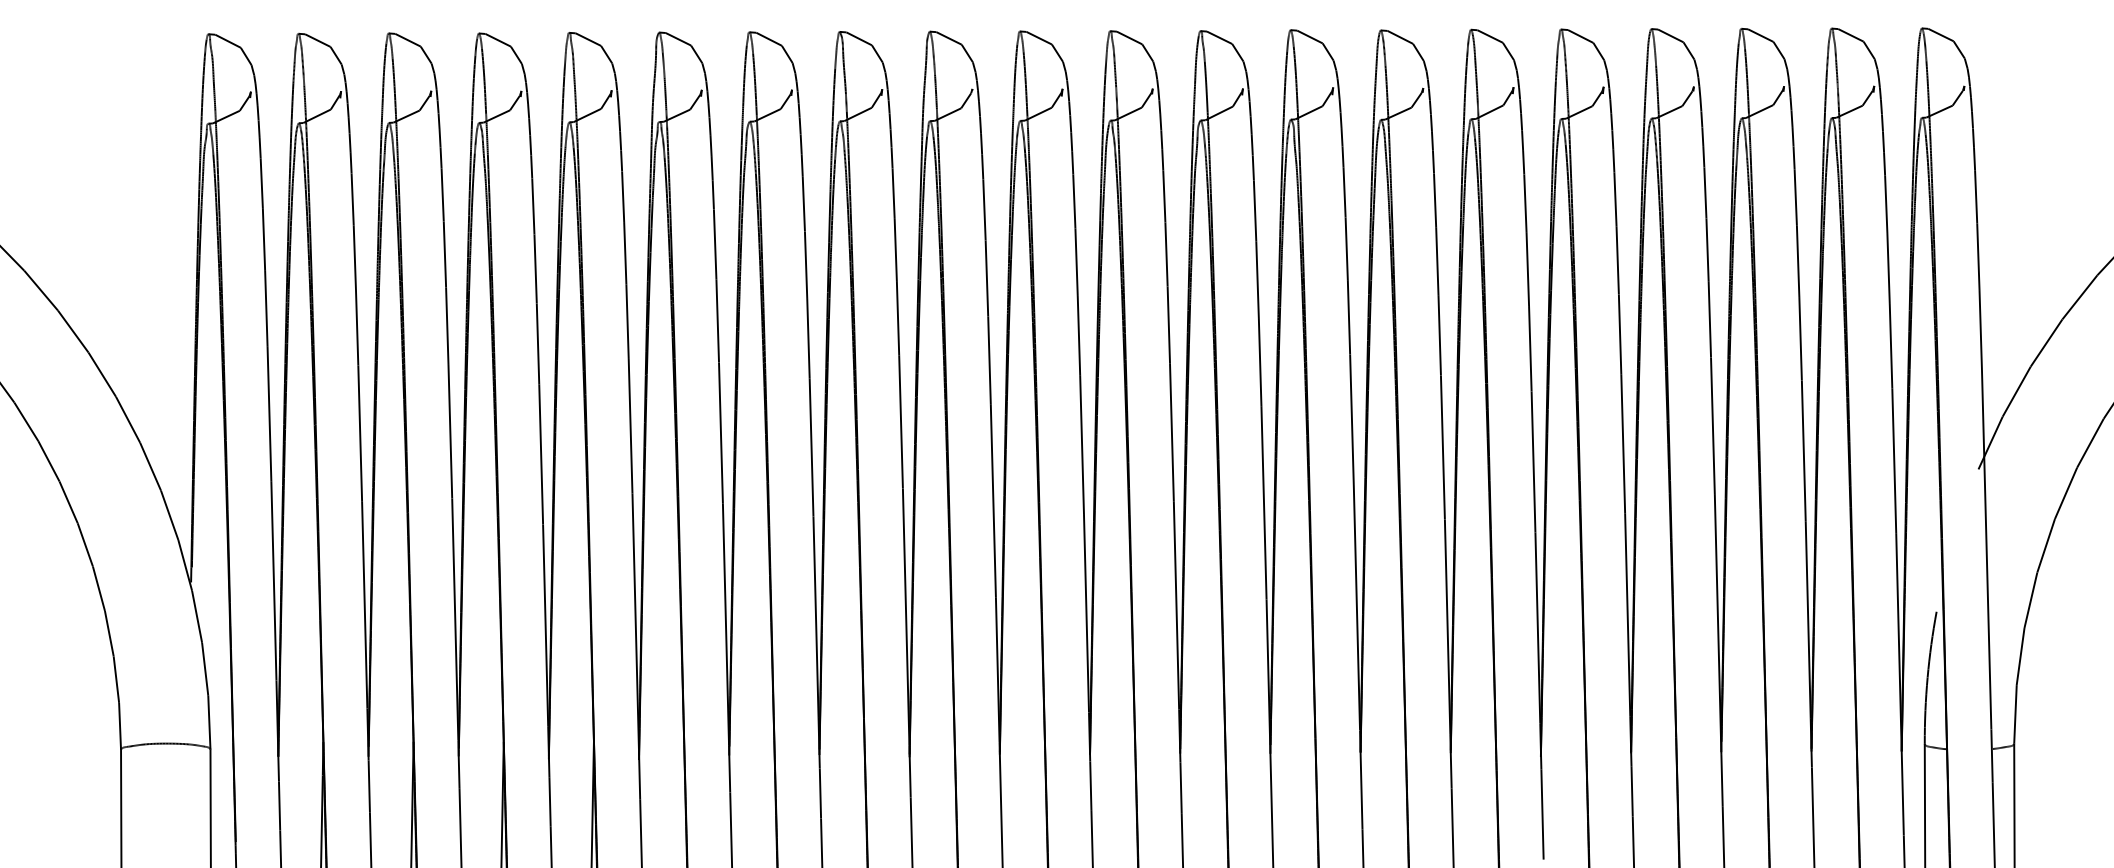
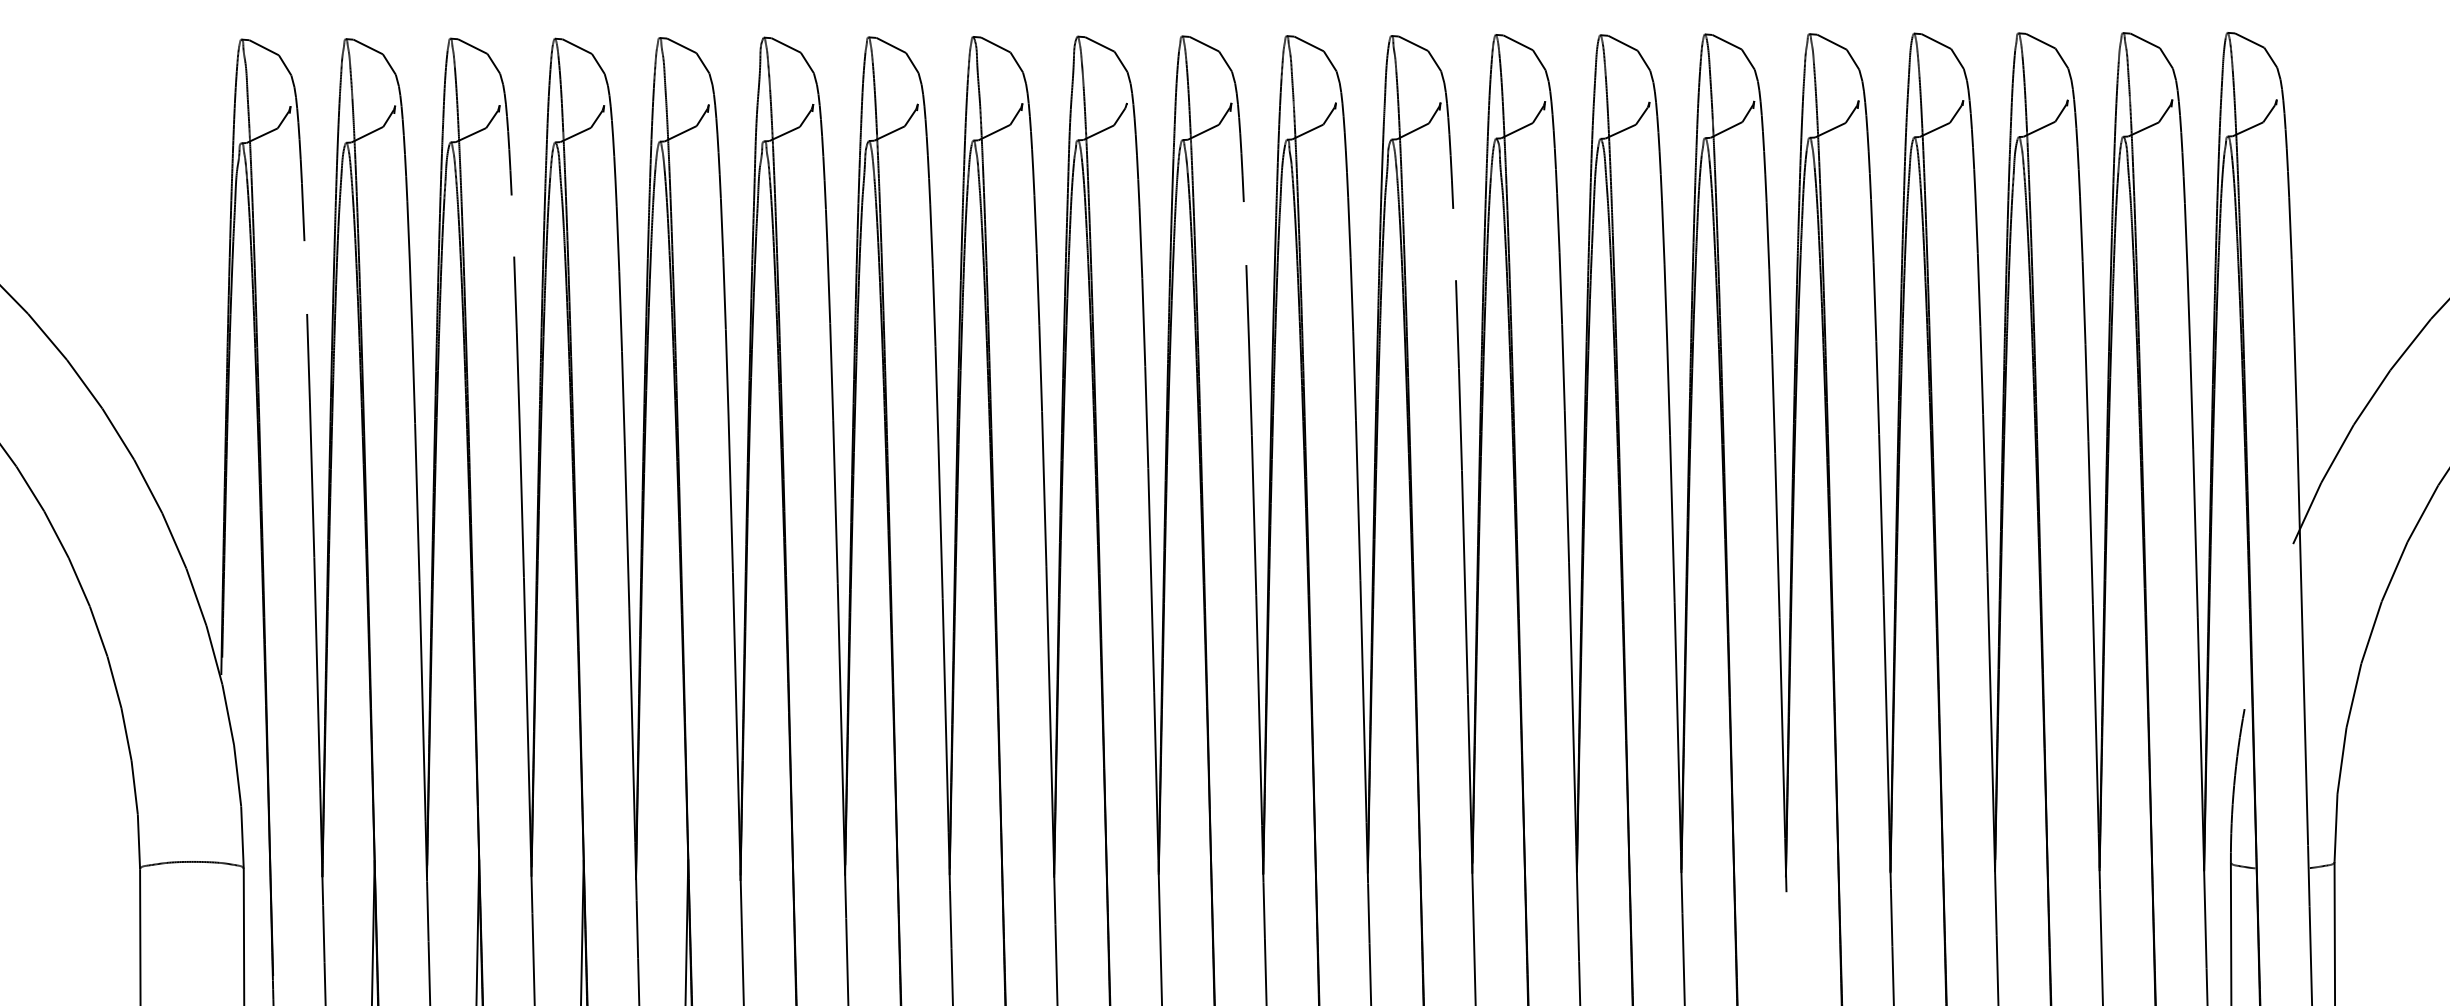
line: (442, 194) -> (512, 225), removed
line: (1073, 201) -> (1244, 233), removed
line: (1254, 210) -> (1454, 244), removed
line: (263, 239) -> (305, 277), removed
line: (1542, 814) -> (1787, 944), removed

